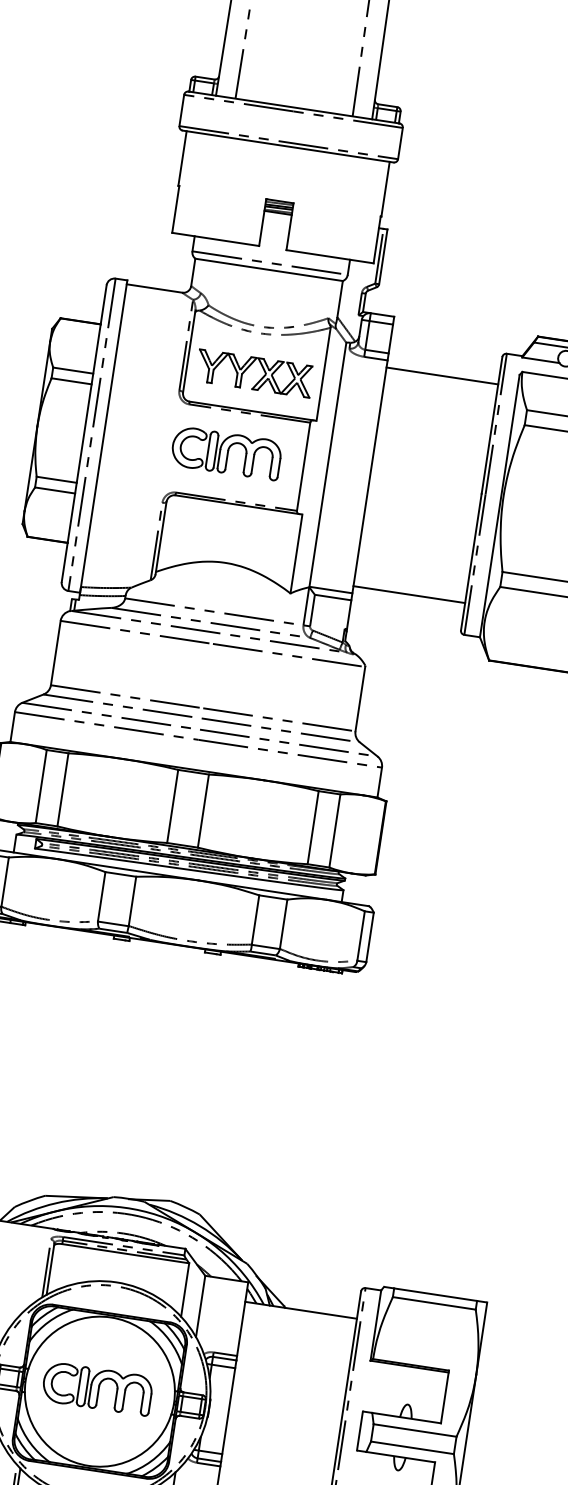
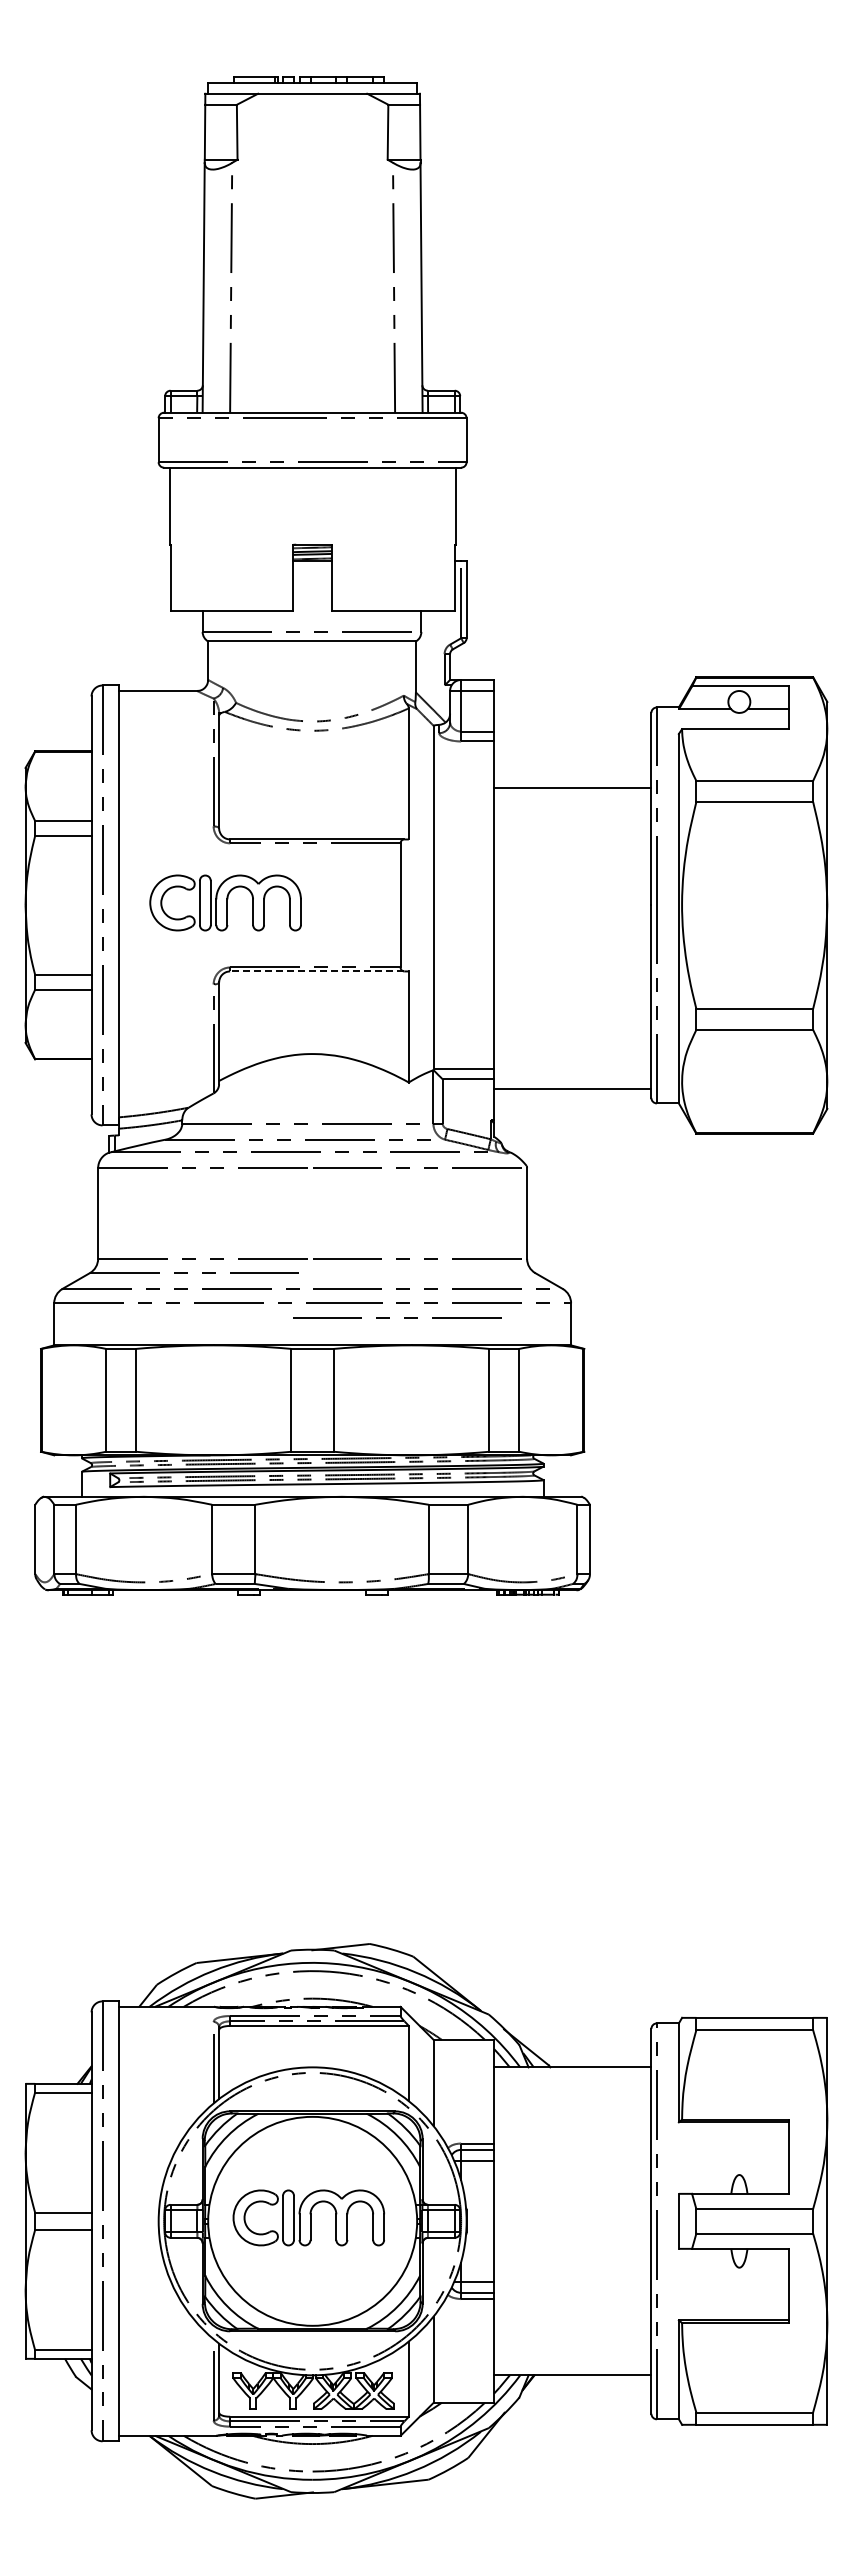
part: (248, 367) -> (304, 780), removed
line: (442, 375) -> (572, 788), moved
part: (226, 453) -> (225, 902), moved
line: (236, 504) -> (316, 971), solid -> dashed
line: (409, 594) -> (572, 1089), moved
line: (281, 729) -> (404, 1317), moved

